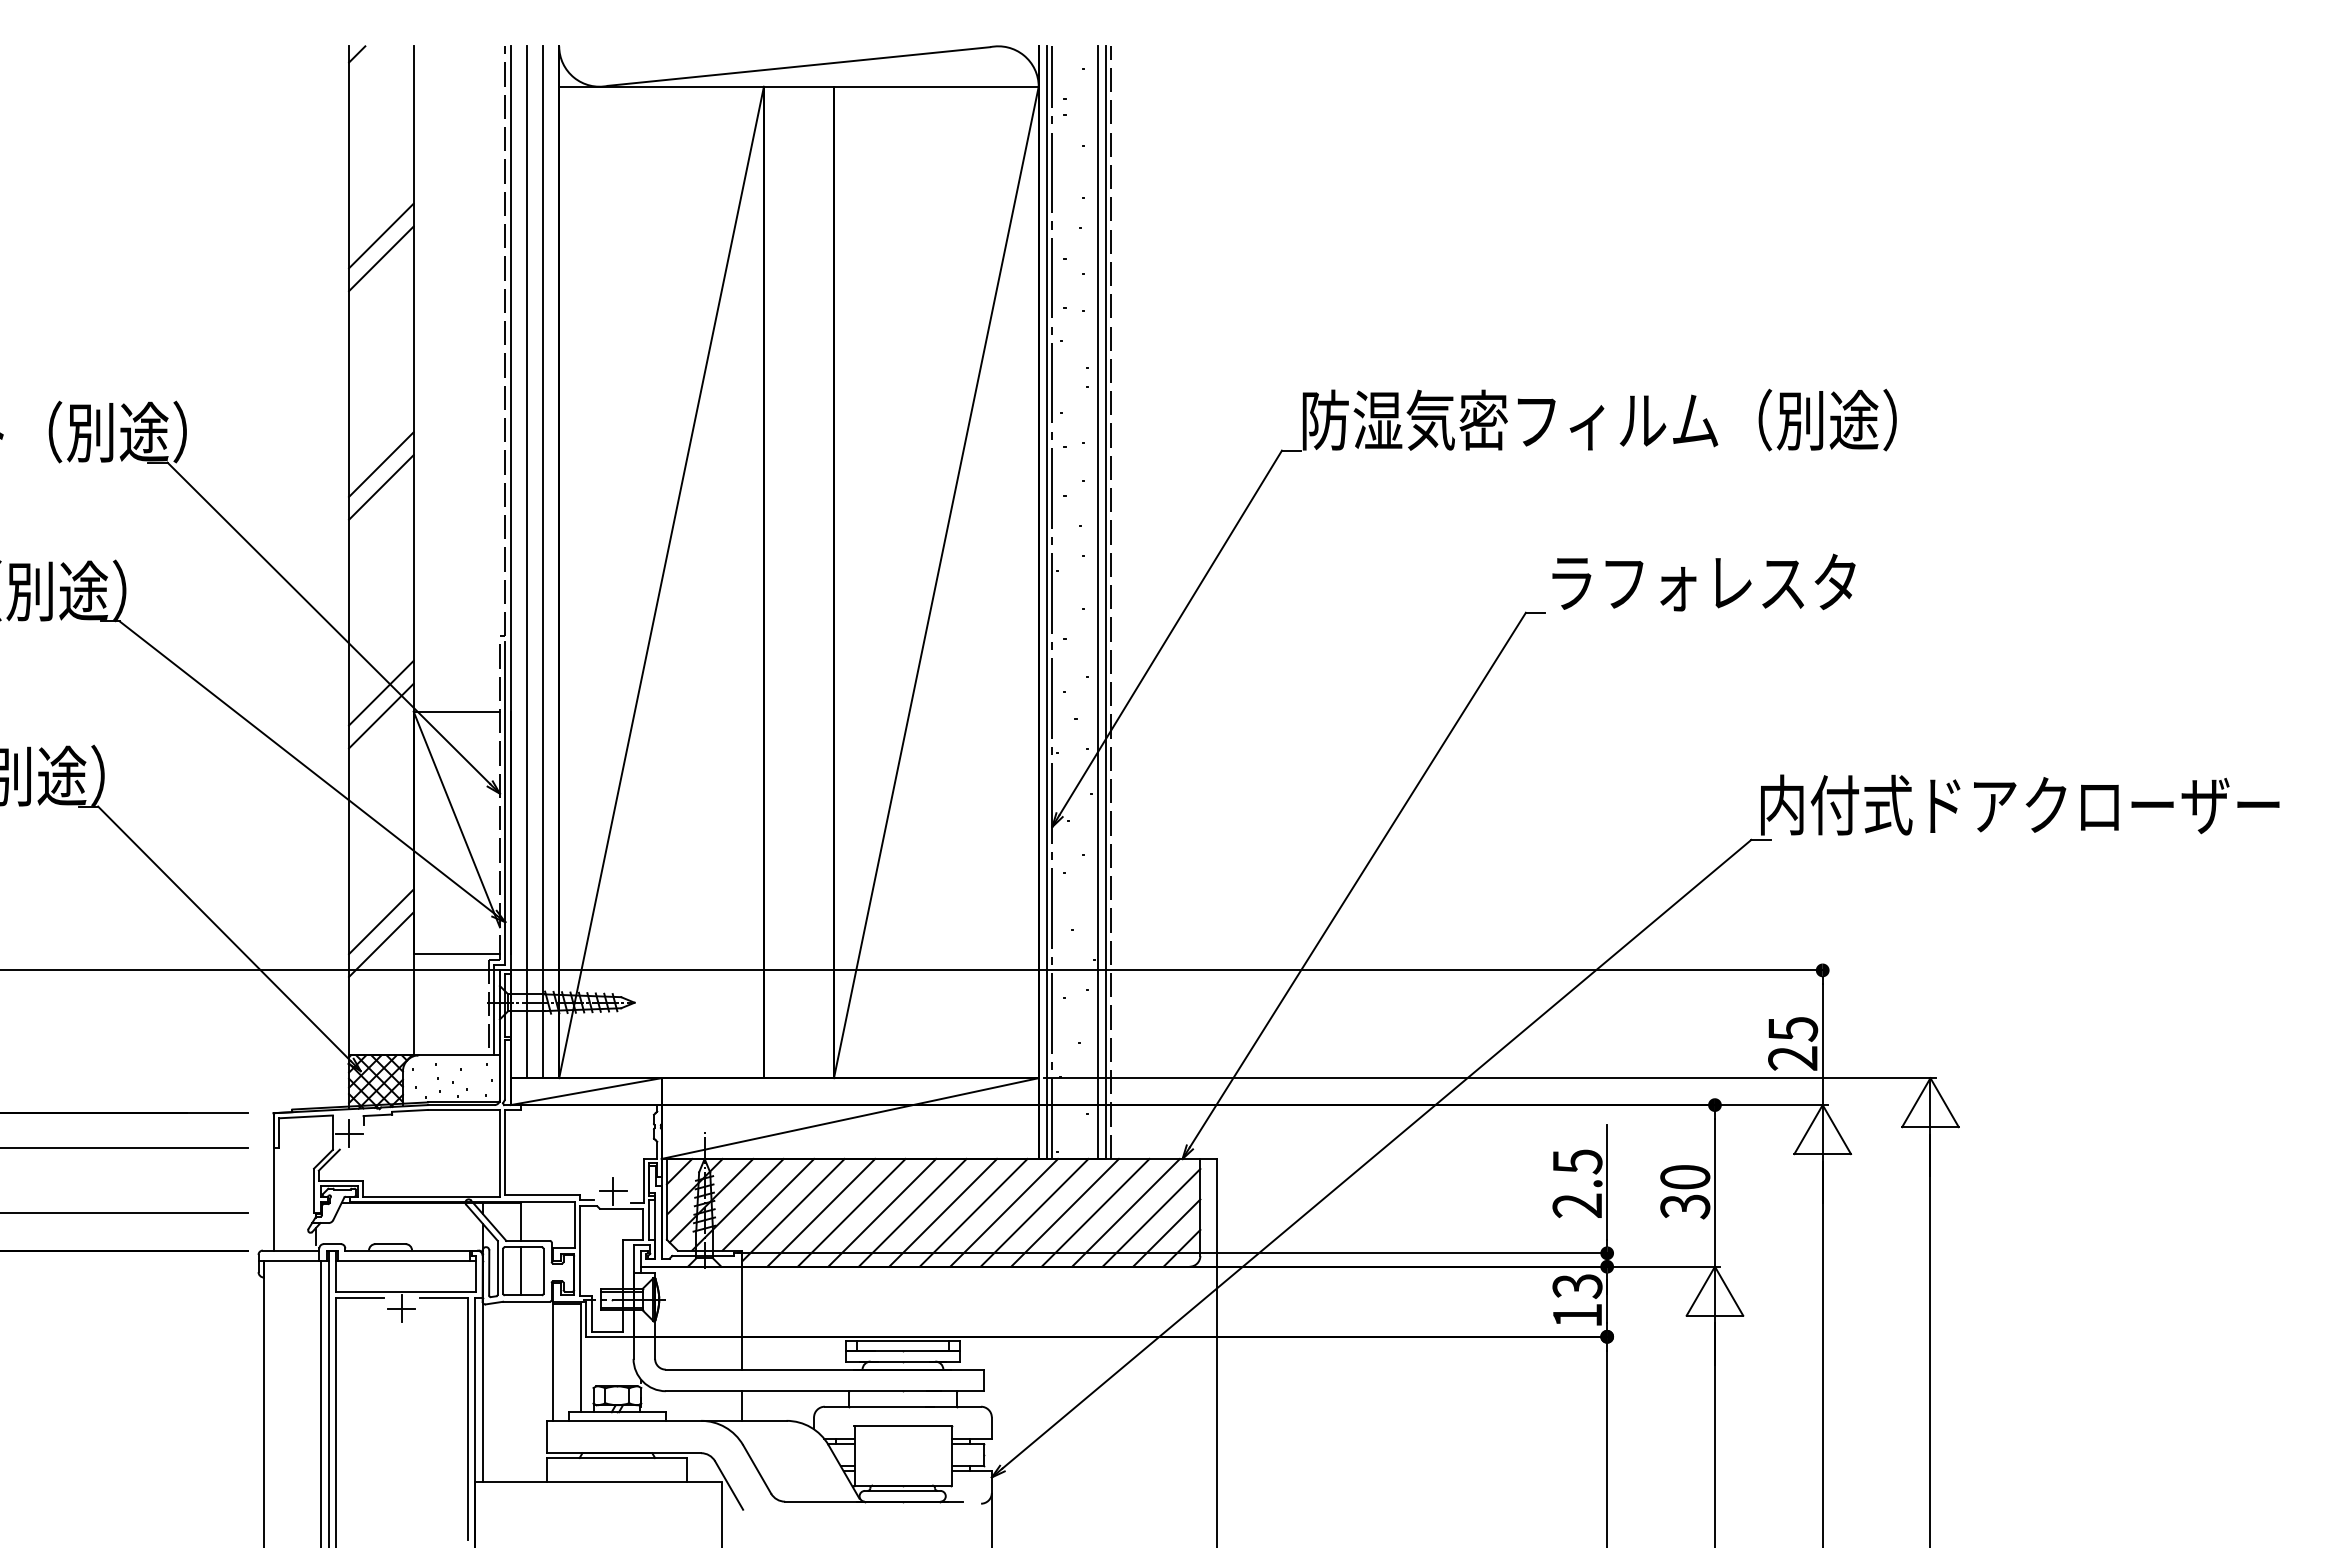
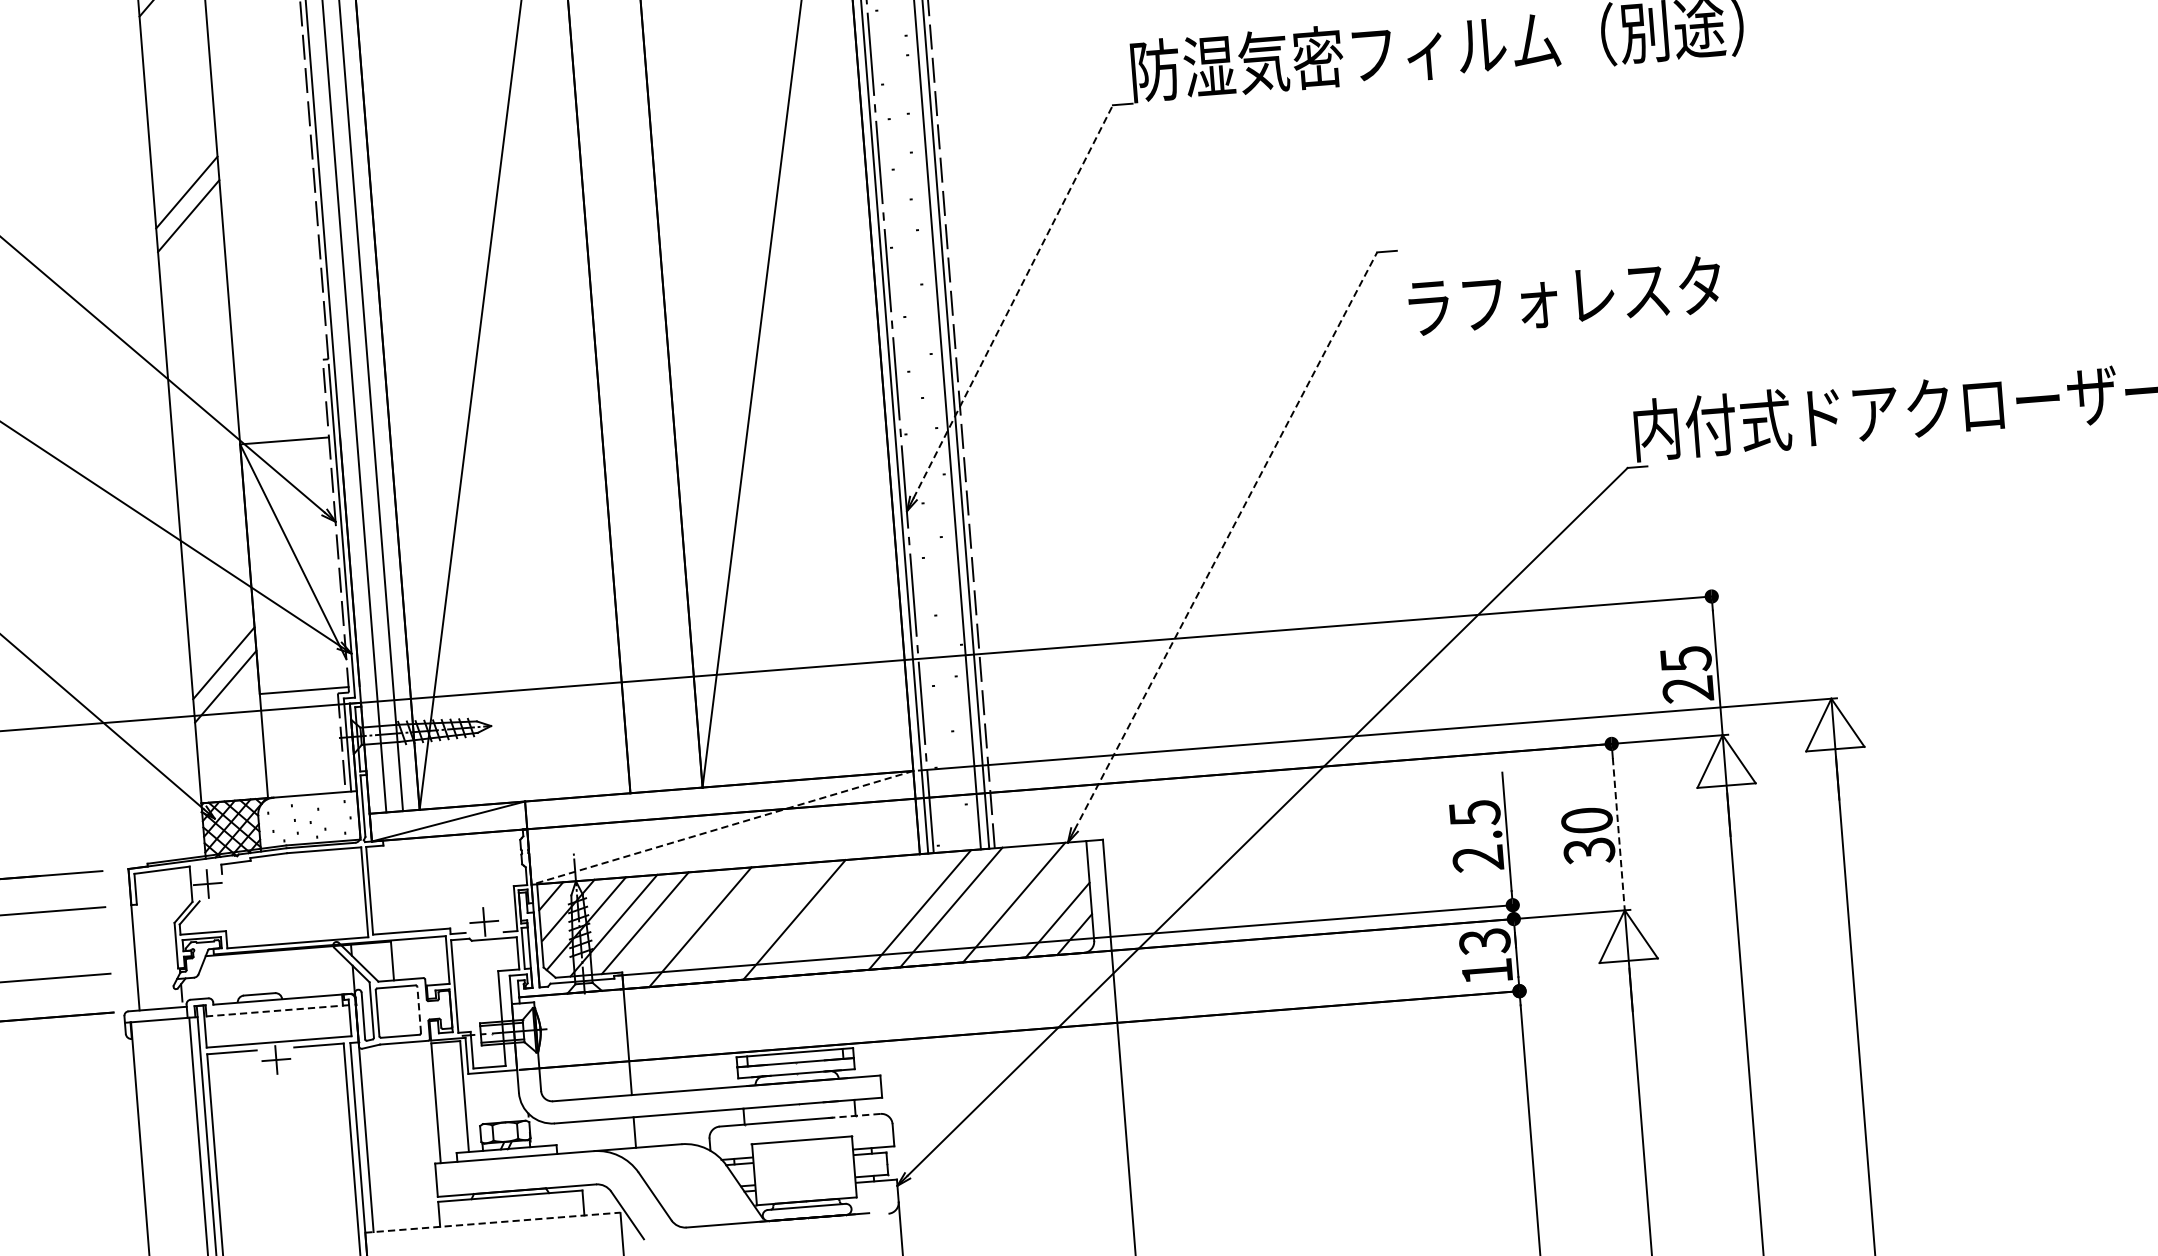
text: (1703, 582) -> (1564, 296), moved
line: (1171, 632) -> (1013, 301), solid -> dashed
line: (381, 692) -> (205, 427), removed
line: (381, 715) -> (207, 450), removed
line: (1357, 880) -> (1225, 541), solid -> dashed
line: (850, 1118) -> (722, 827), solid -> dashed
line: (1714, 1192) -> (1618, 833), solid -> dashed
line: (793, 1209) -> (671, 926), removed
line: (851, 1212) -> (731, 924), removed
line: (882, 1212) -> (763, 921), removed
line: (943, 1212) -> (826, 917), removed
line: (973, 1212) -> (857, 914), removed
line: (1004, 1212) -> (888, 912), removed
line: (1095, 1212) -> (982, 904), removed
line: (1151, 1217) -> (1040, 905), removed
line: (405, 1261) -> (276, 1011), solid -> dashed
line: (543, 1270) -> (419, 1009), solid -> dashed
line: (521, 1271) -> (396, 1011), removed
line: (953, 1406) -> (852, 1115), solid -> dashed
line: (598, 1482) -> (492, 1222), solid -> dashed

